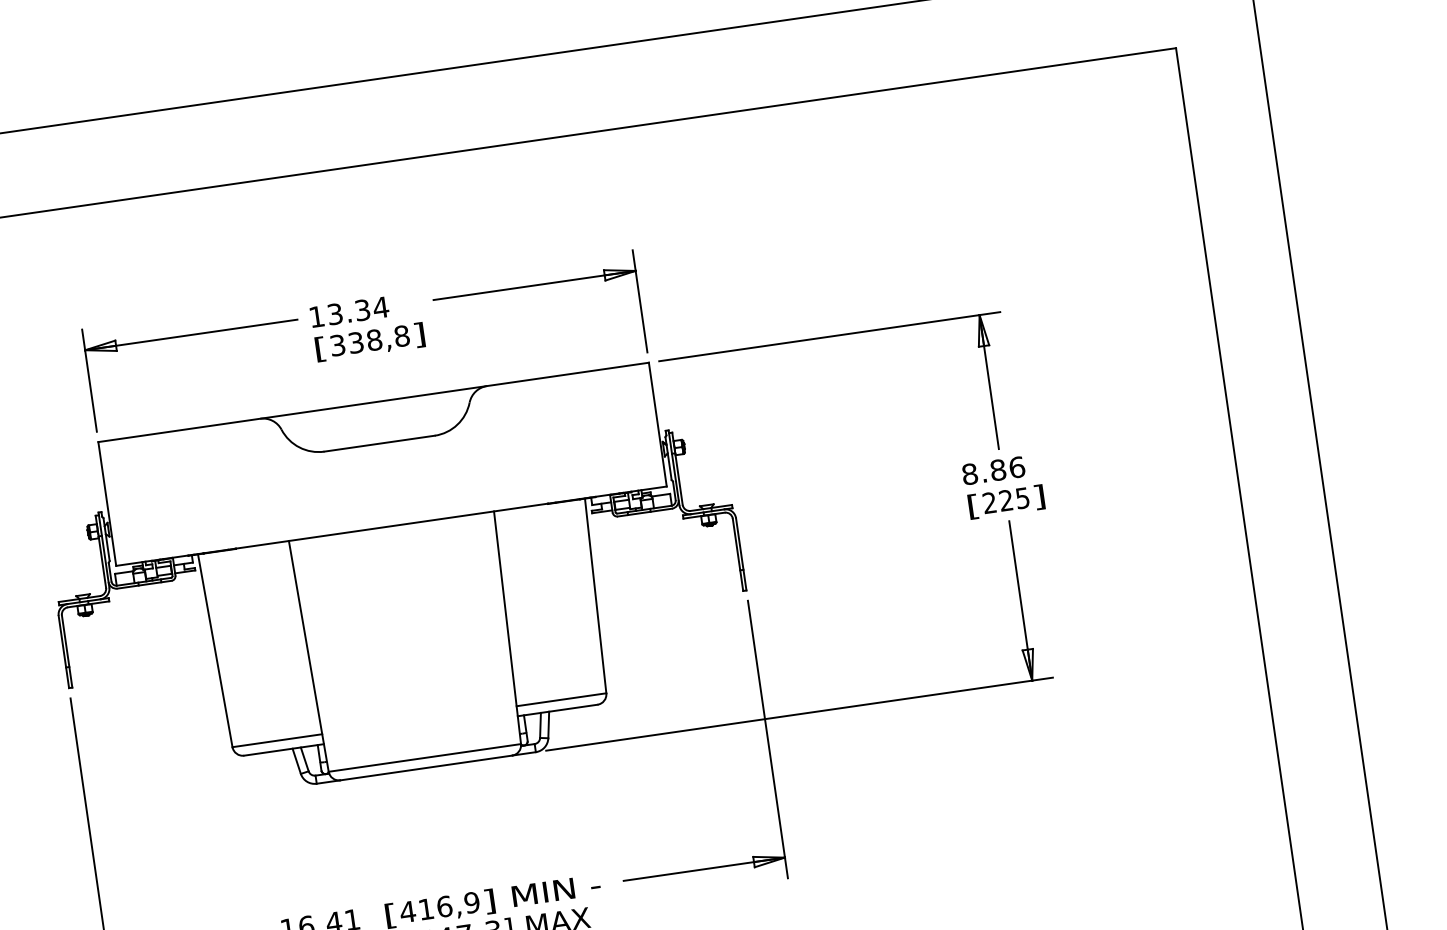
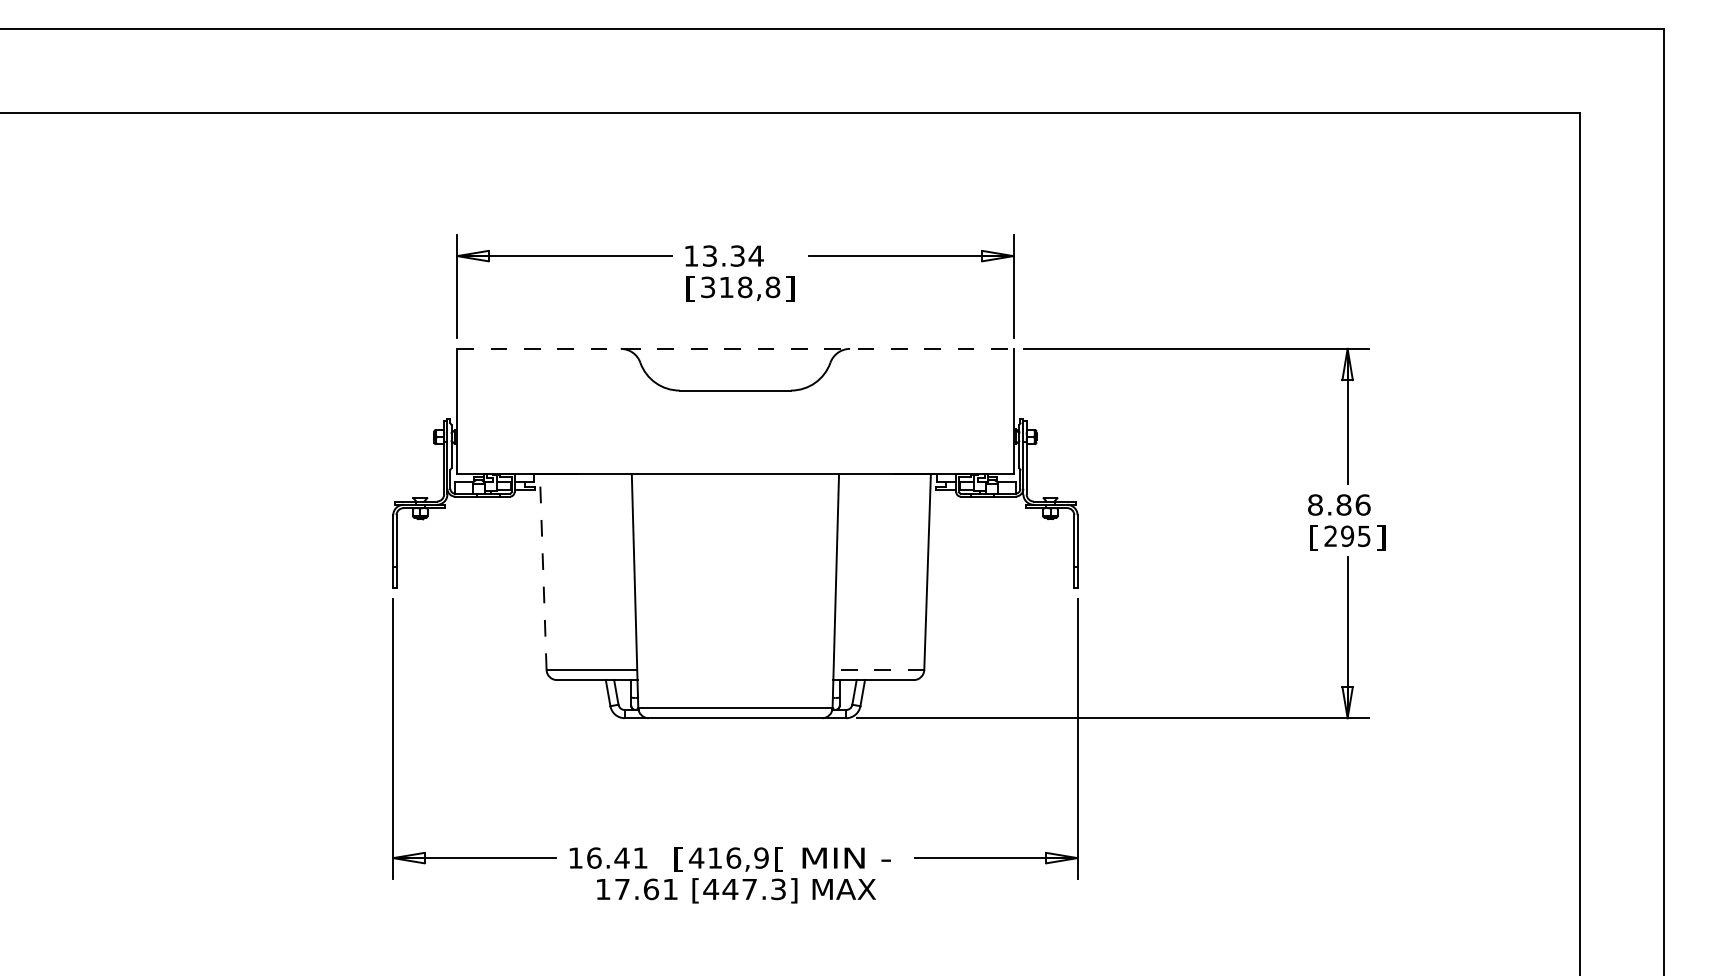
text: (356, 342) -> (726, 287), 338,8 -> 318,8
line: (373, 402) -> (735, 348), solid -> dashed
text: (1006, 500) -> (1347, 536), 225 -> 295
line: (215, 651) -> (543, 572), solid -> dashed
line: (560, 699) -> (878, 669), solid -> dashed
text: (490, 901) -> (779, 859), ] -> [

